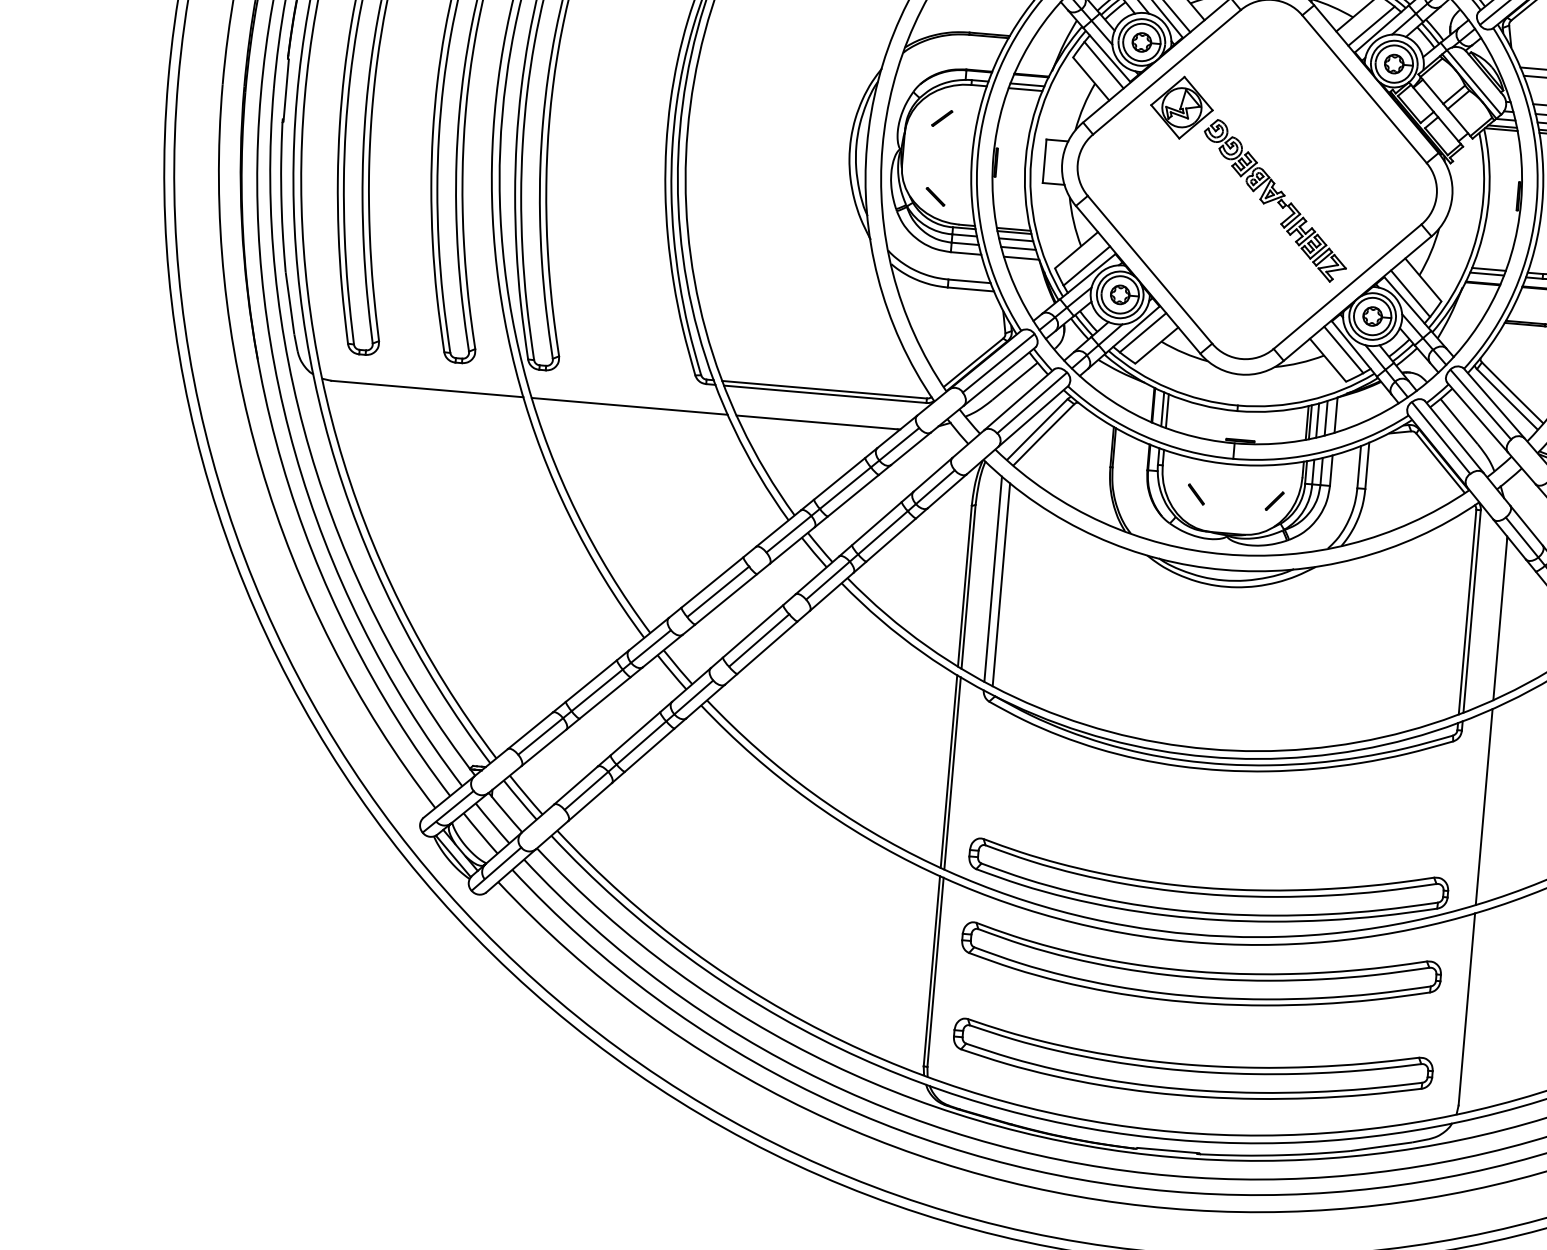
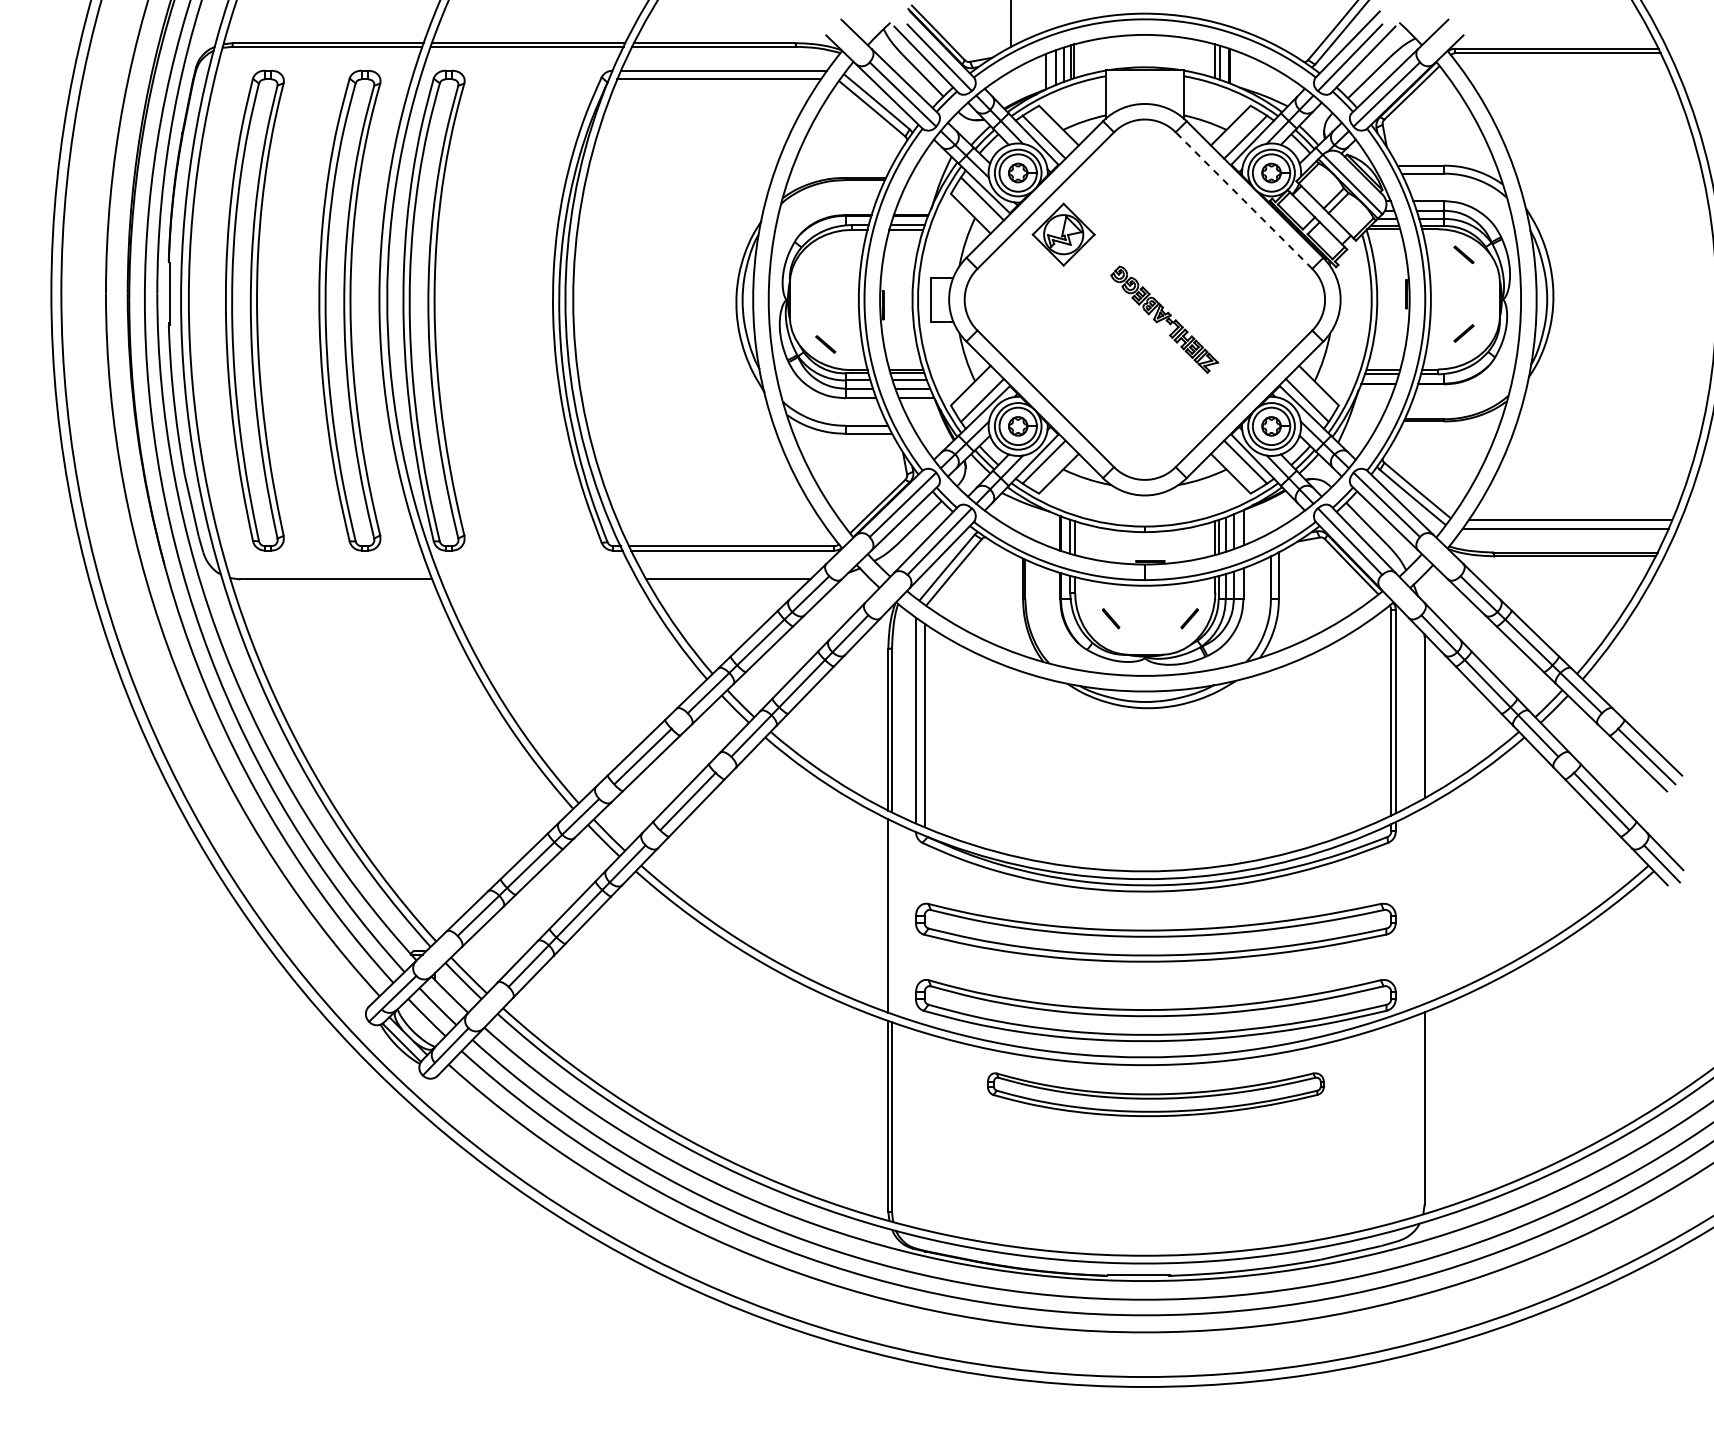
line: (1365, 89) -> (1244, 200), solid -> dashed
line: (941, 118) -> (825, 265), removed
part: (1275, 200) -> (1164, 319), size x0.7
line: (629, 406) -> (538, 579), removed
line: (953, 773) -> (892, 917), removed
line: (1484, 806) -> (1424, 905), removed
part: (1199, 972) -> (1155, 1094), size x0.7
part: (1191, 1066) -> (1155, 932), moved

